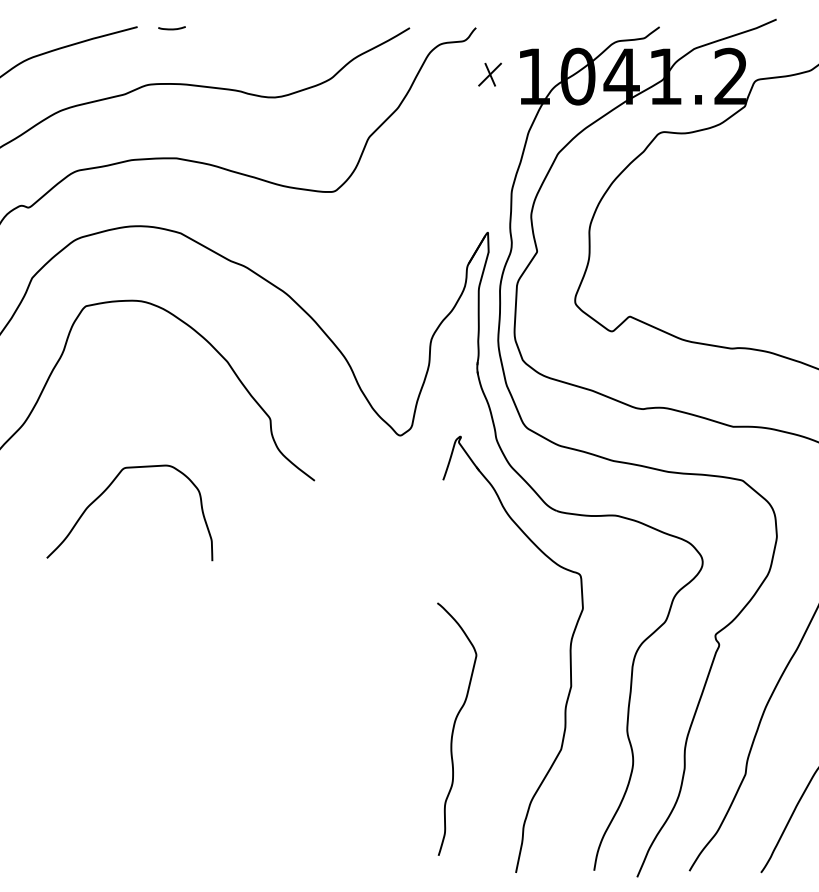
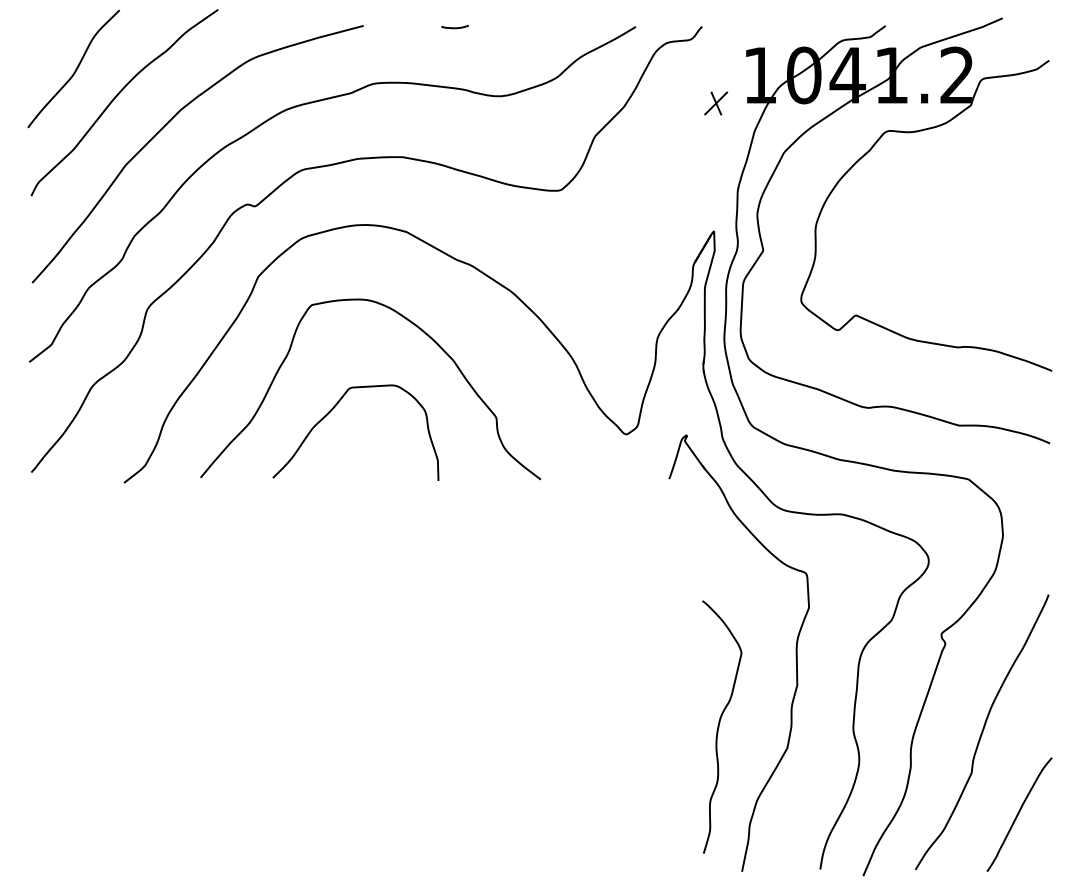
curve: (171, 28) -> (454, 27), moved
part: (490, 74) -> (716, 103), moved
curve: (107, 489) -> (333, 409), moved
curve: (454, 728) -> (719, 726), moved

